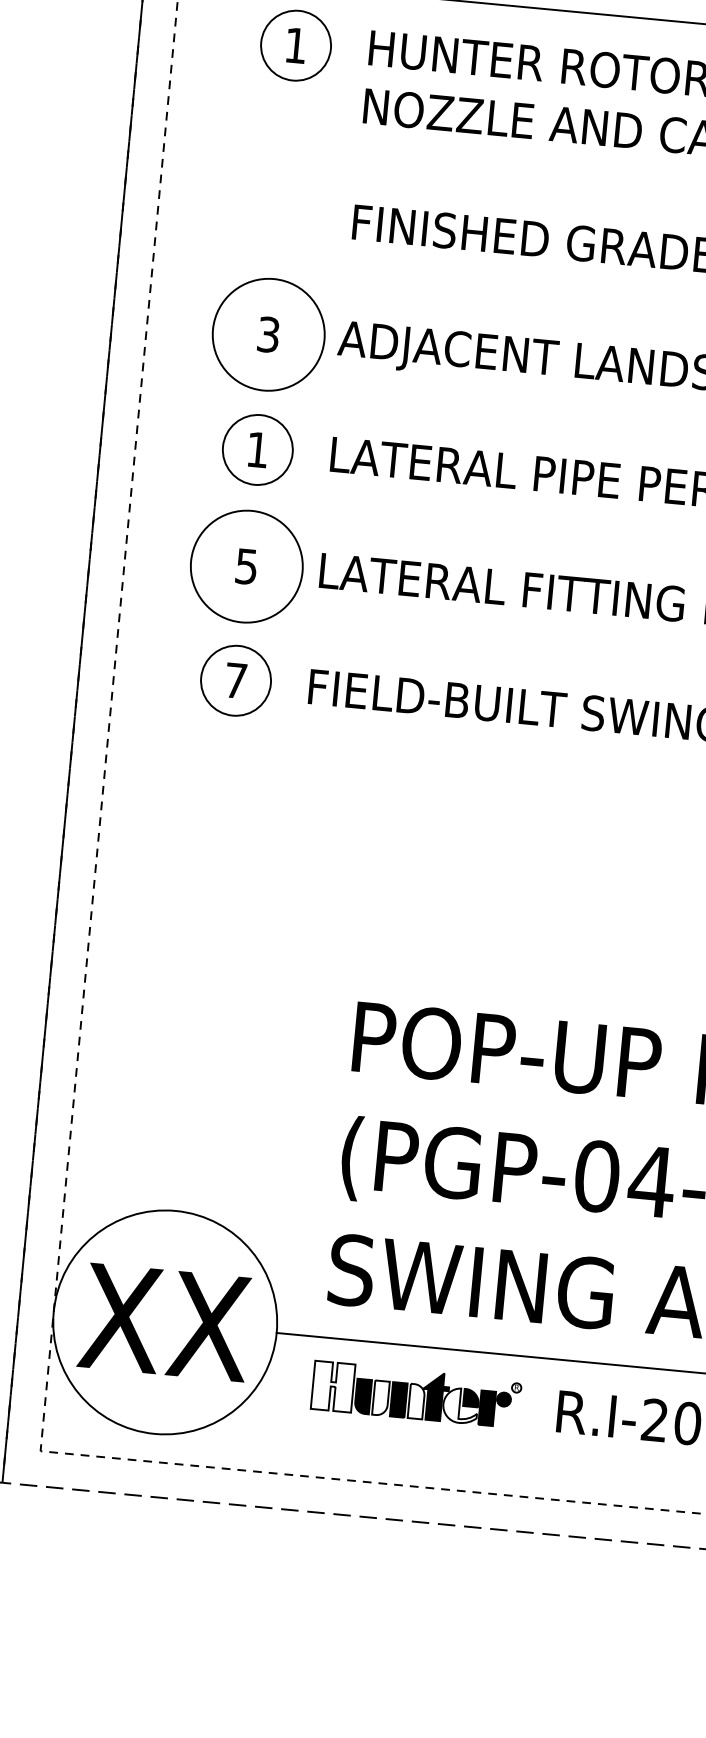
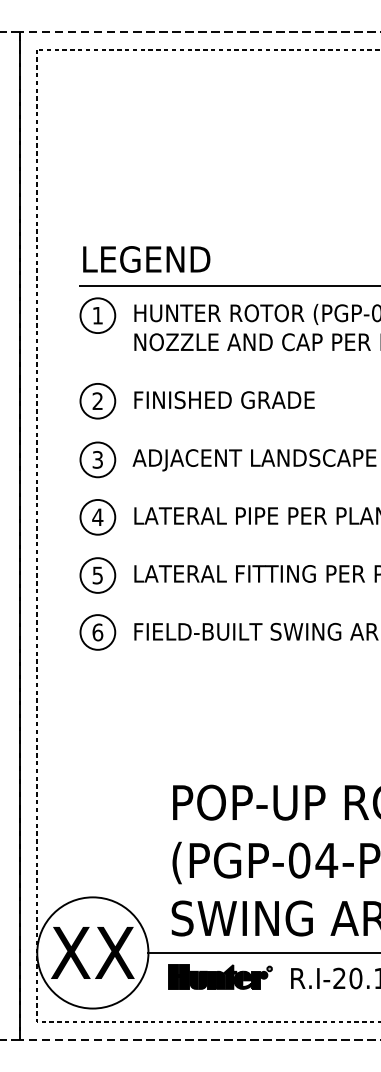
part: (279, 217) -> (97, 401), added
circle: (268, 333) -> (97, 459), size x0.62
text: (257, 448) -> (97, 516), 1 -> 4
circle: (246, 566) -> (97, 575), size x0.62
text: (235, 680) -> (97, 632), 7 -> 6
fill: (332, 1385) -> (178, 976), added
fill: (380, 1396) -> (202, 979), added
fill: (416, 1399) -> (220, 979), added
fill: (460, 1403) -> (242, 979), added

